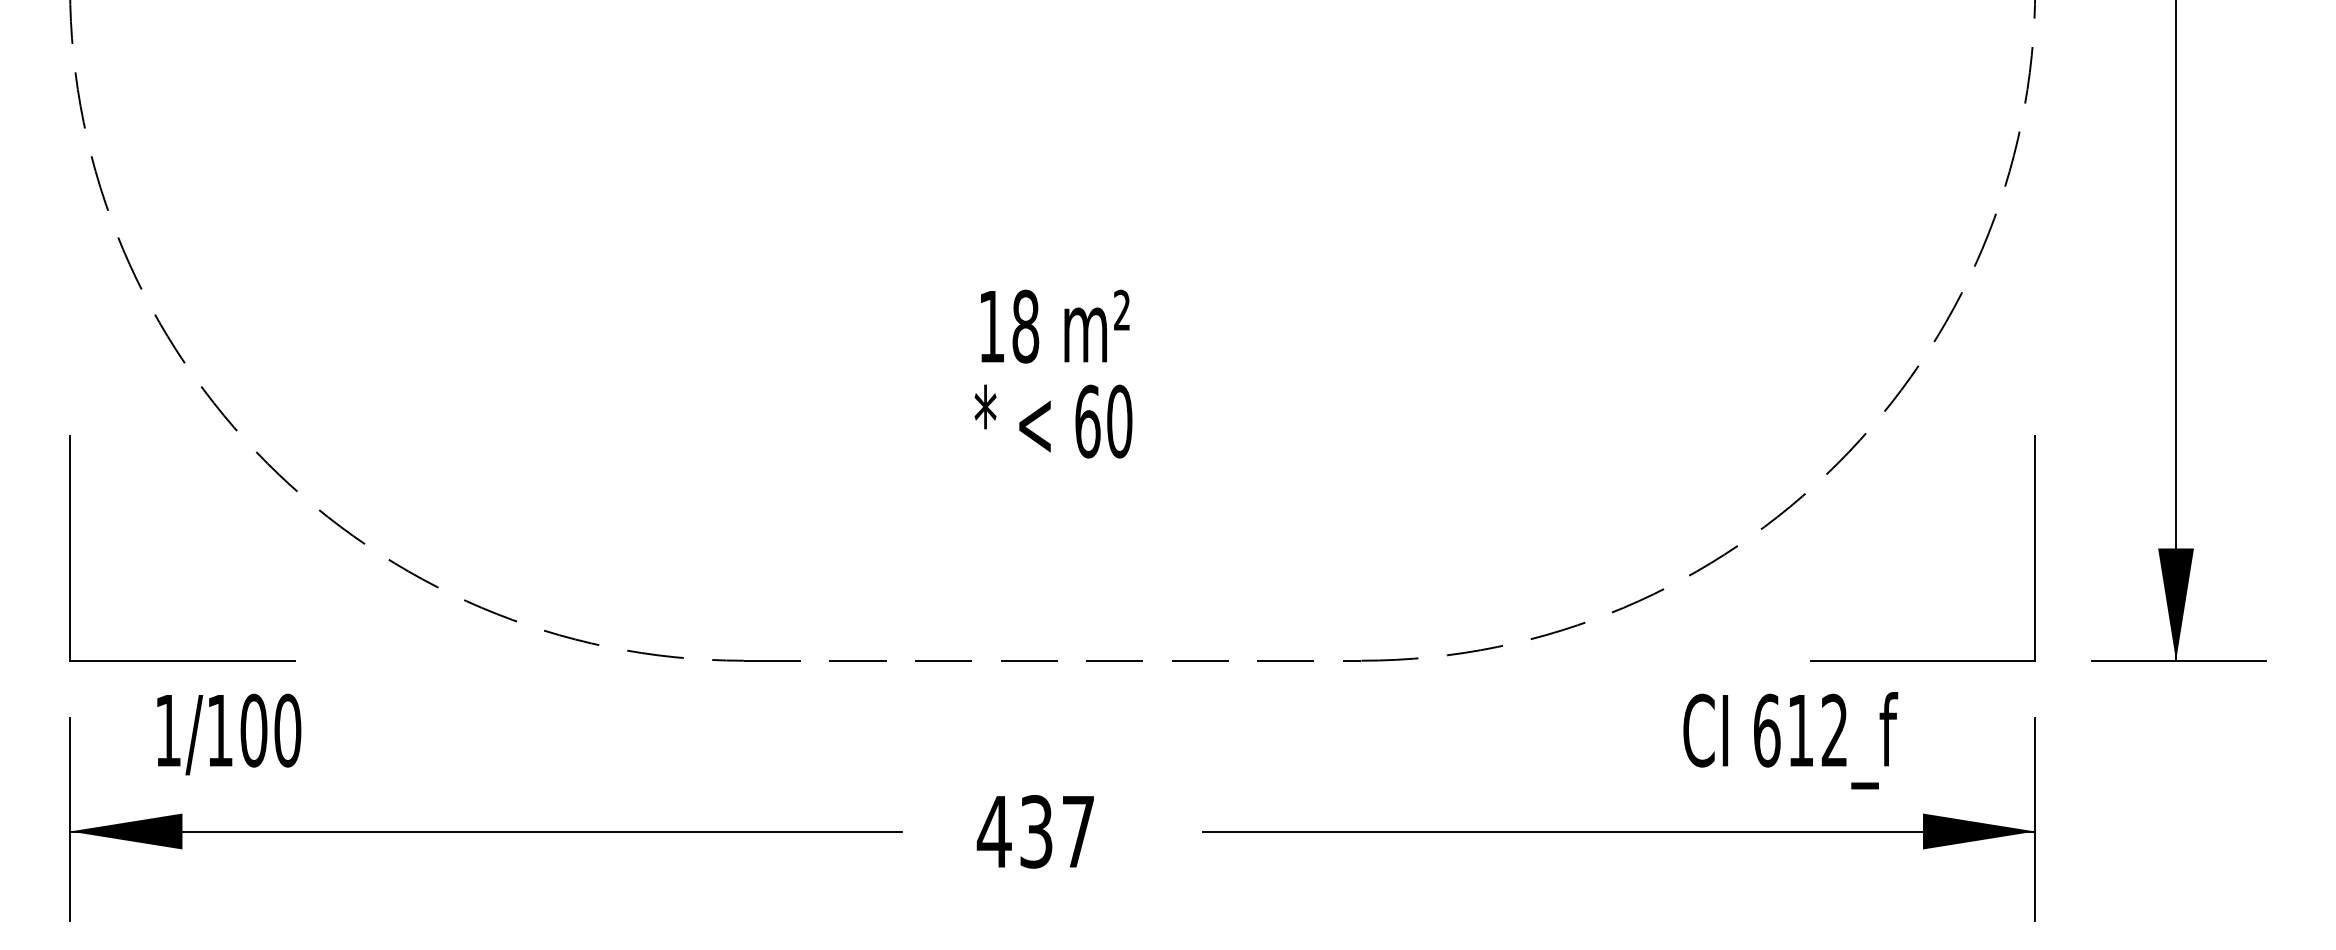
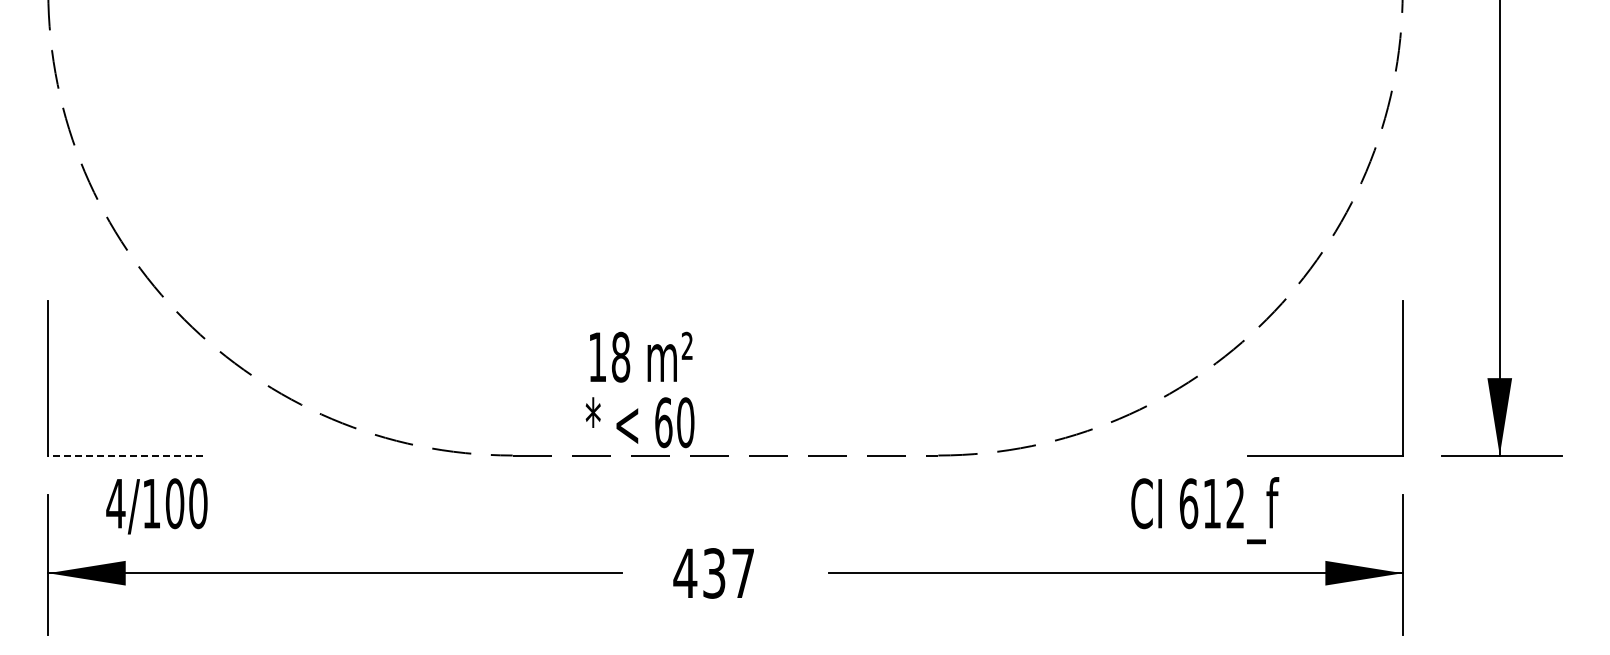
text: (1052, 373) -> (639, 389), moved
line: (182, 660) -> (125, 455), solid -> dashed
text: (167, 730) -> (115, 503), 1/100 -> 4/100
text: (1791, 740) -> (1205, 510), moved

